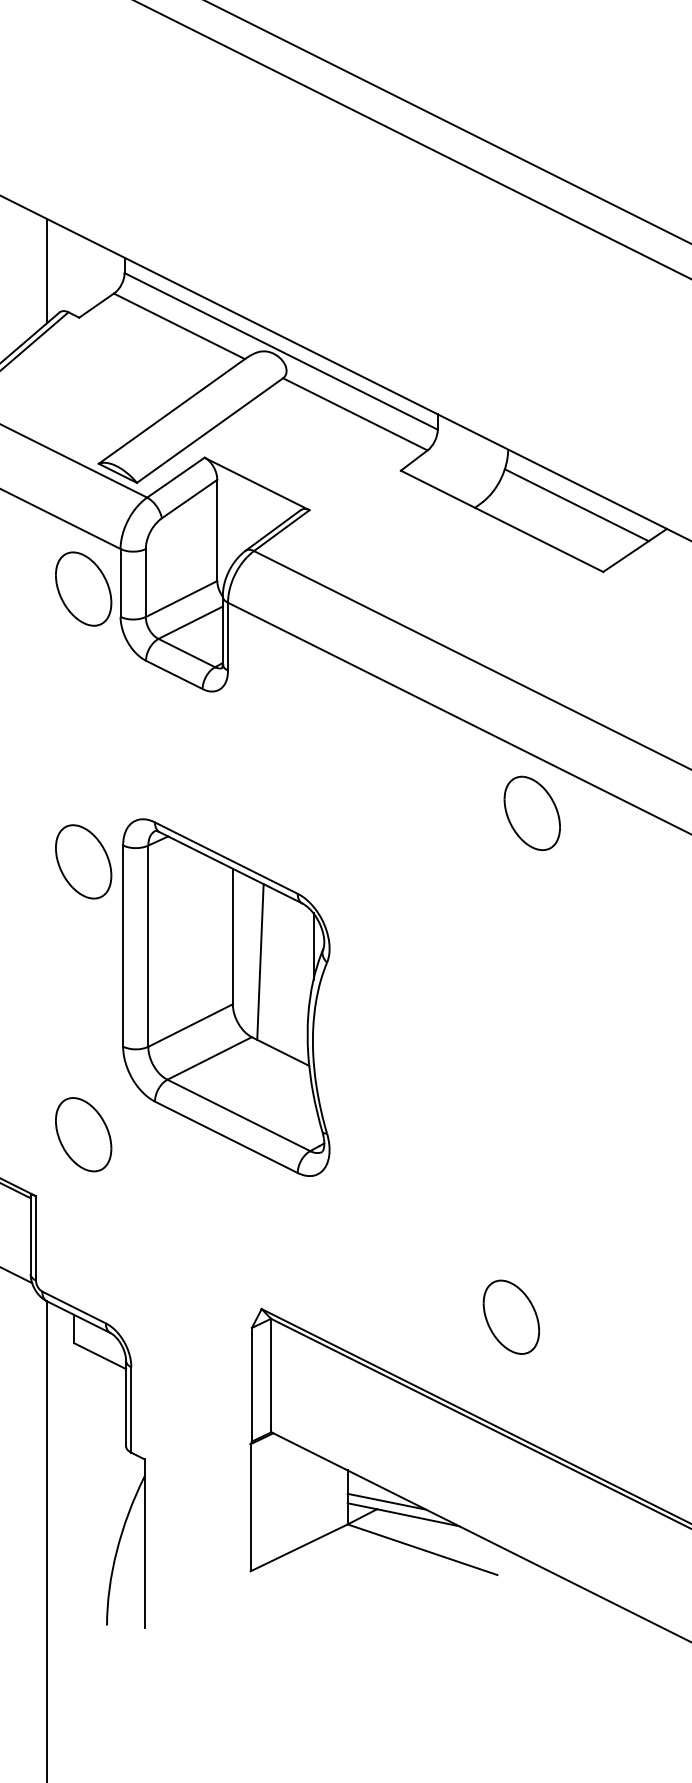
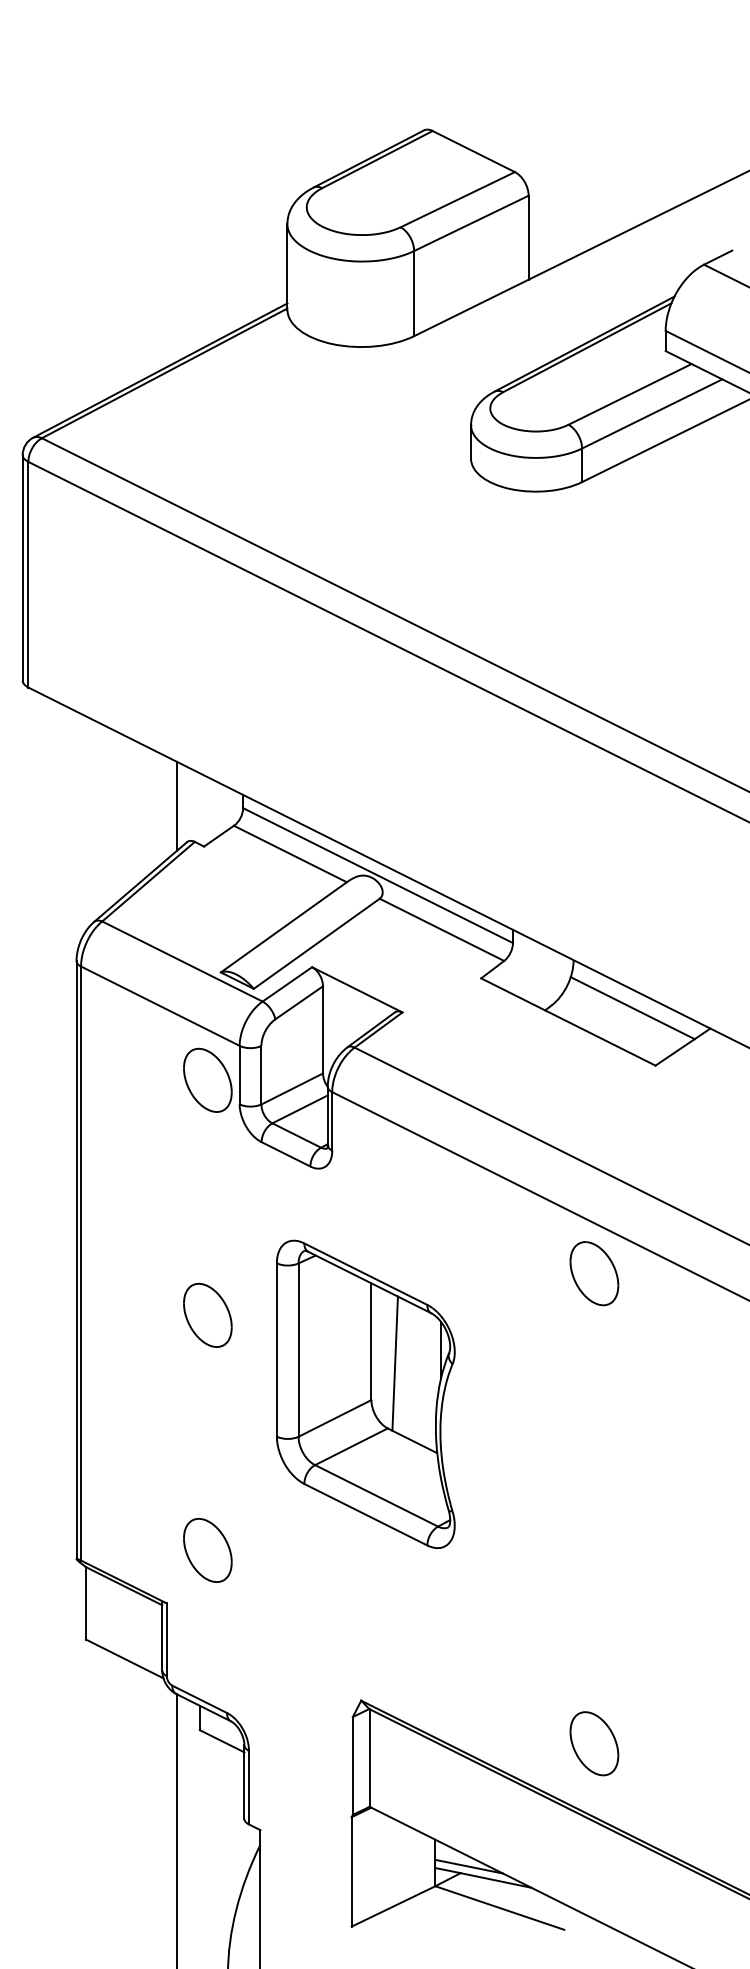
part: (225, 996) -> (365, 1393), moved
part: (511, 1316) -> (594, 1743), moved

